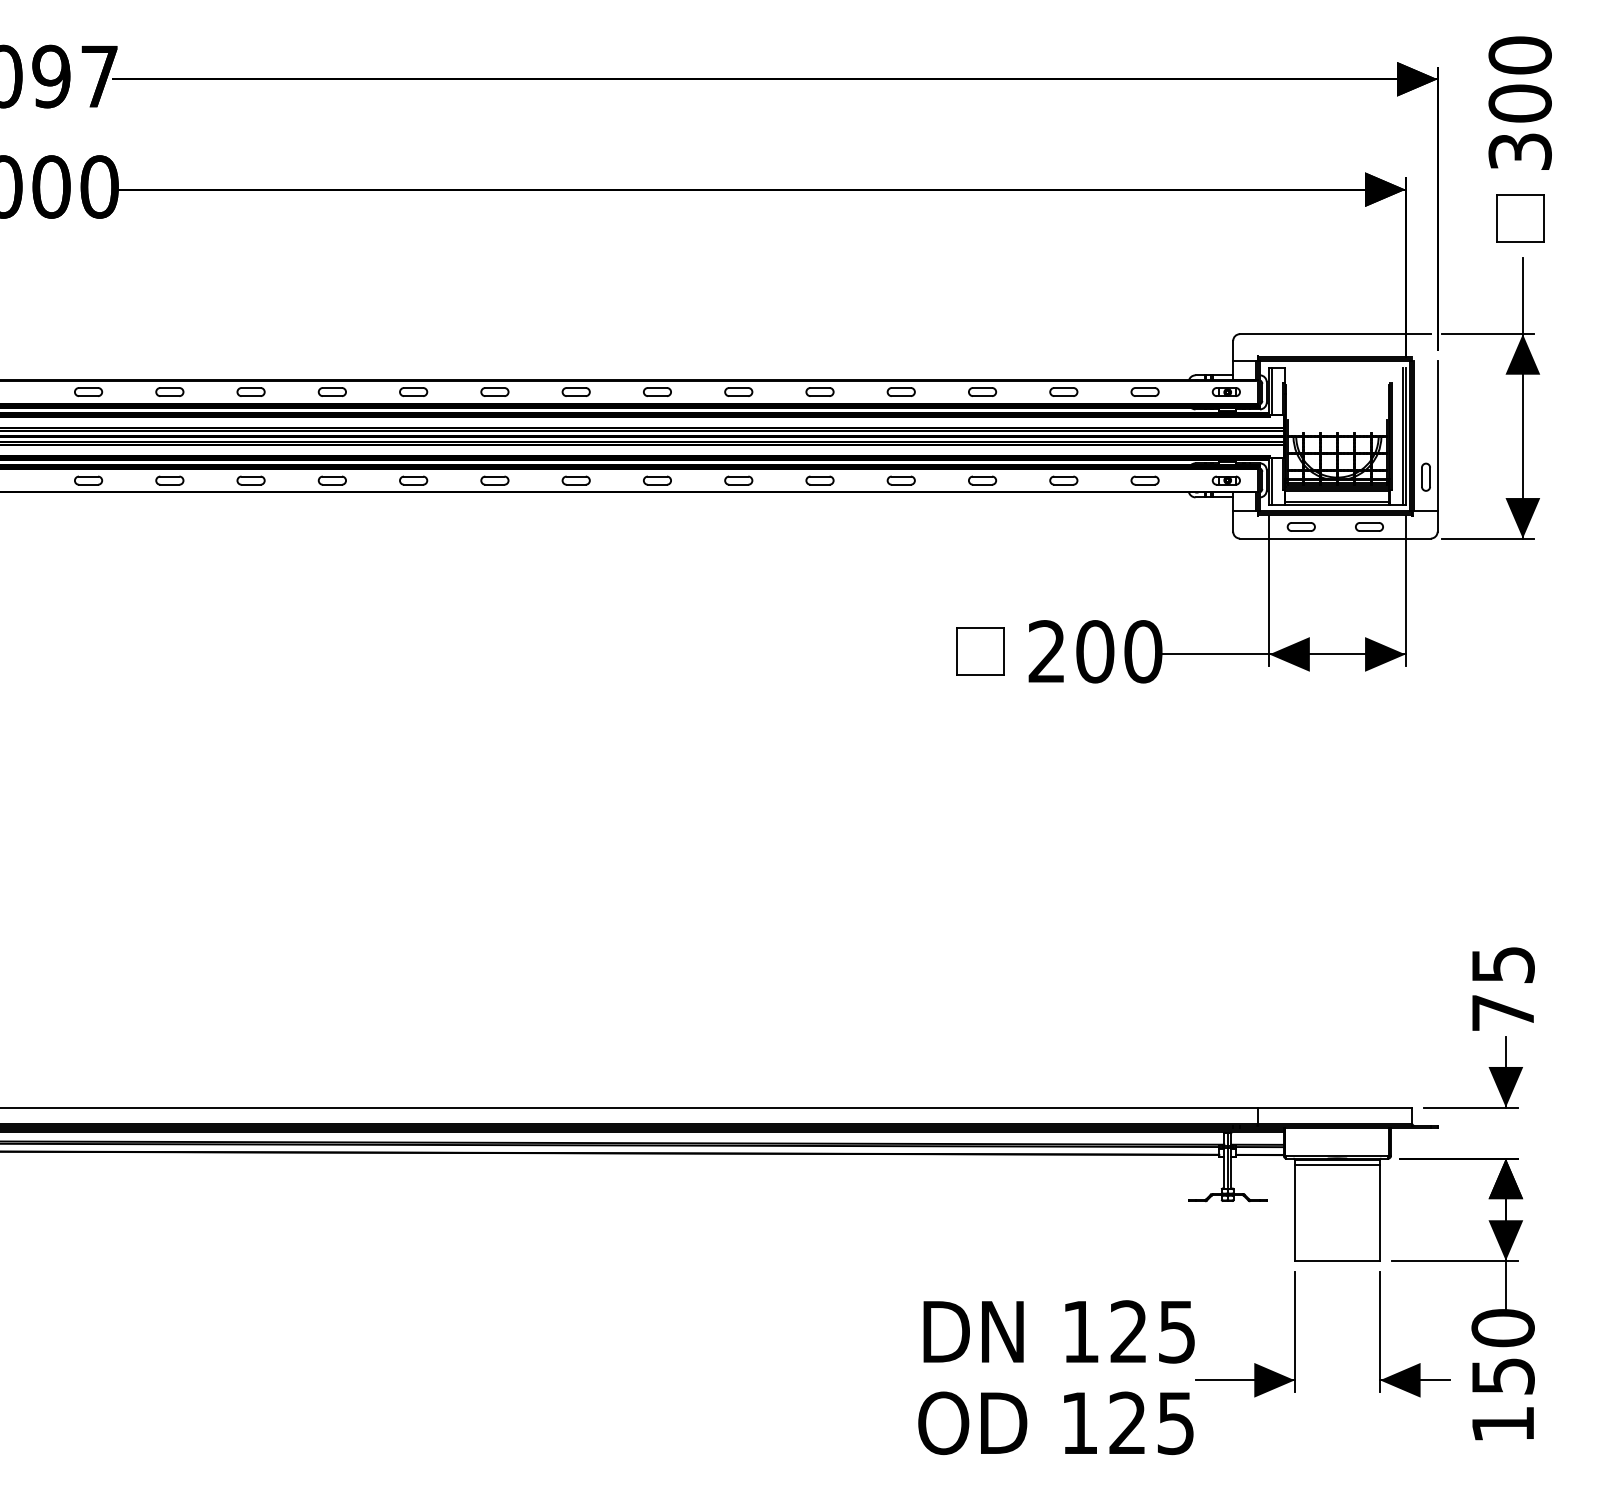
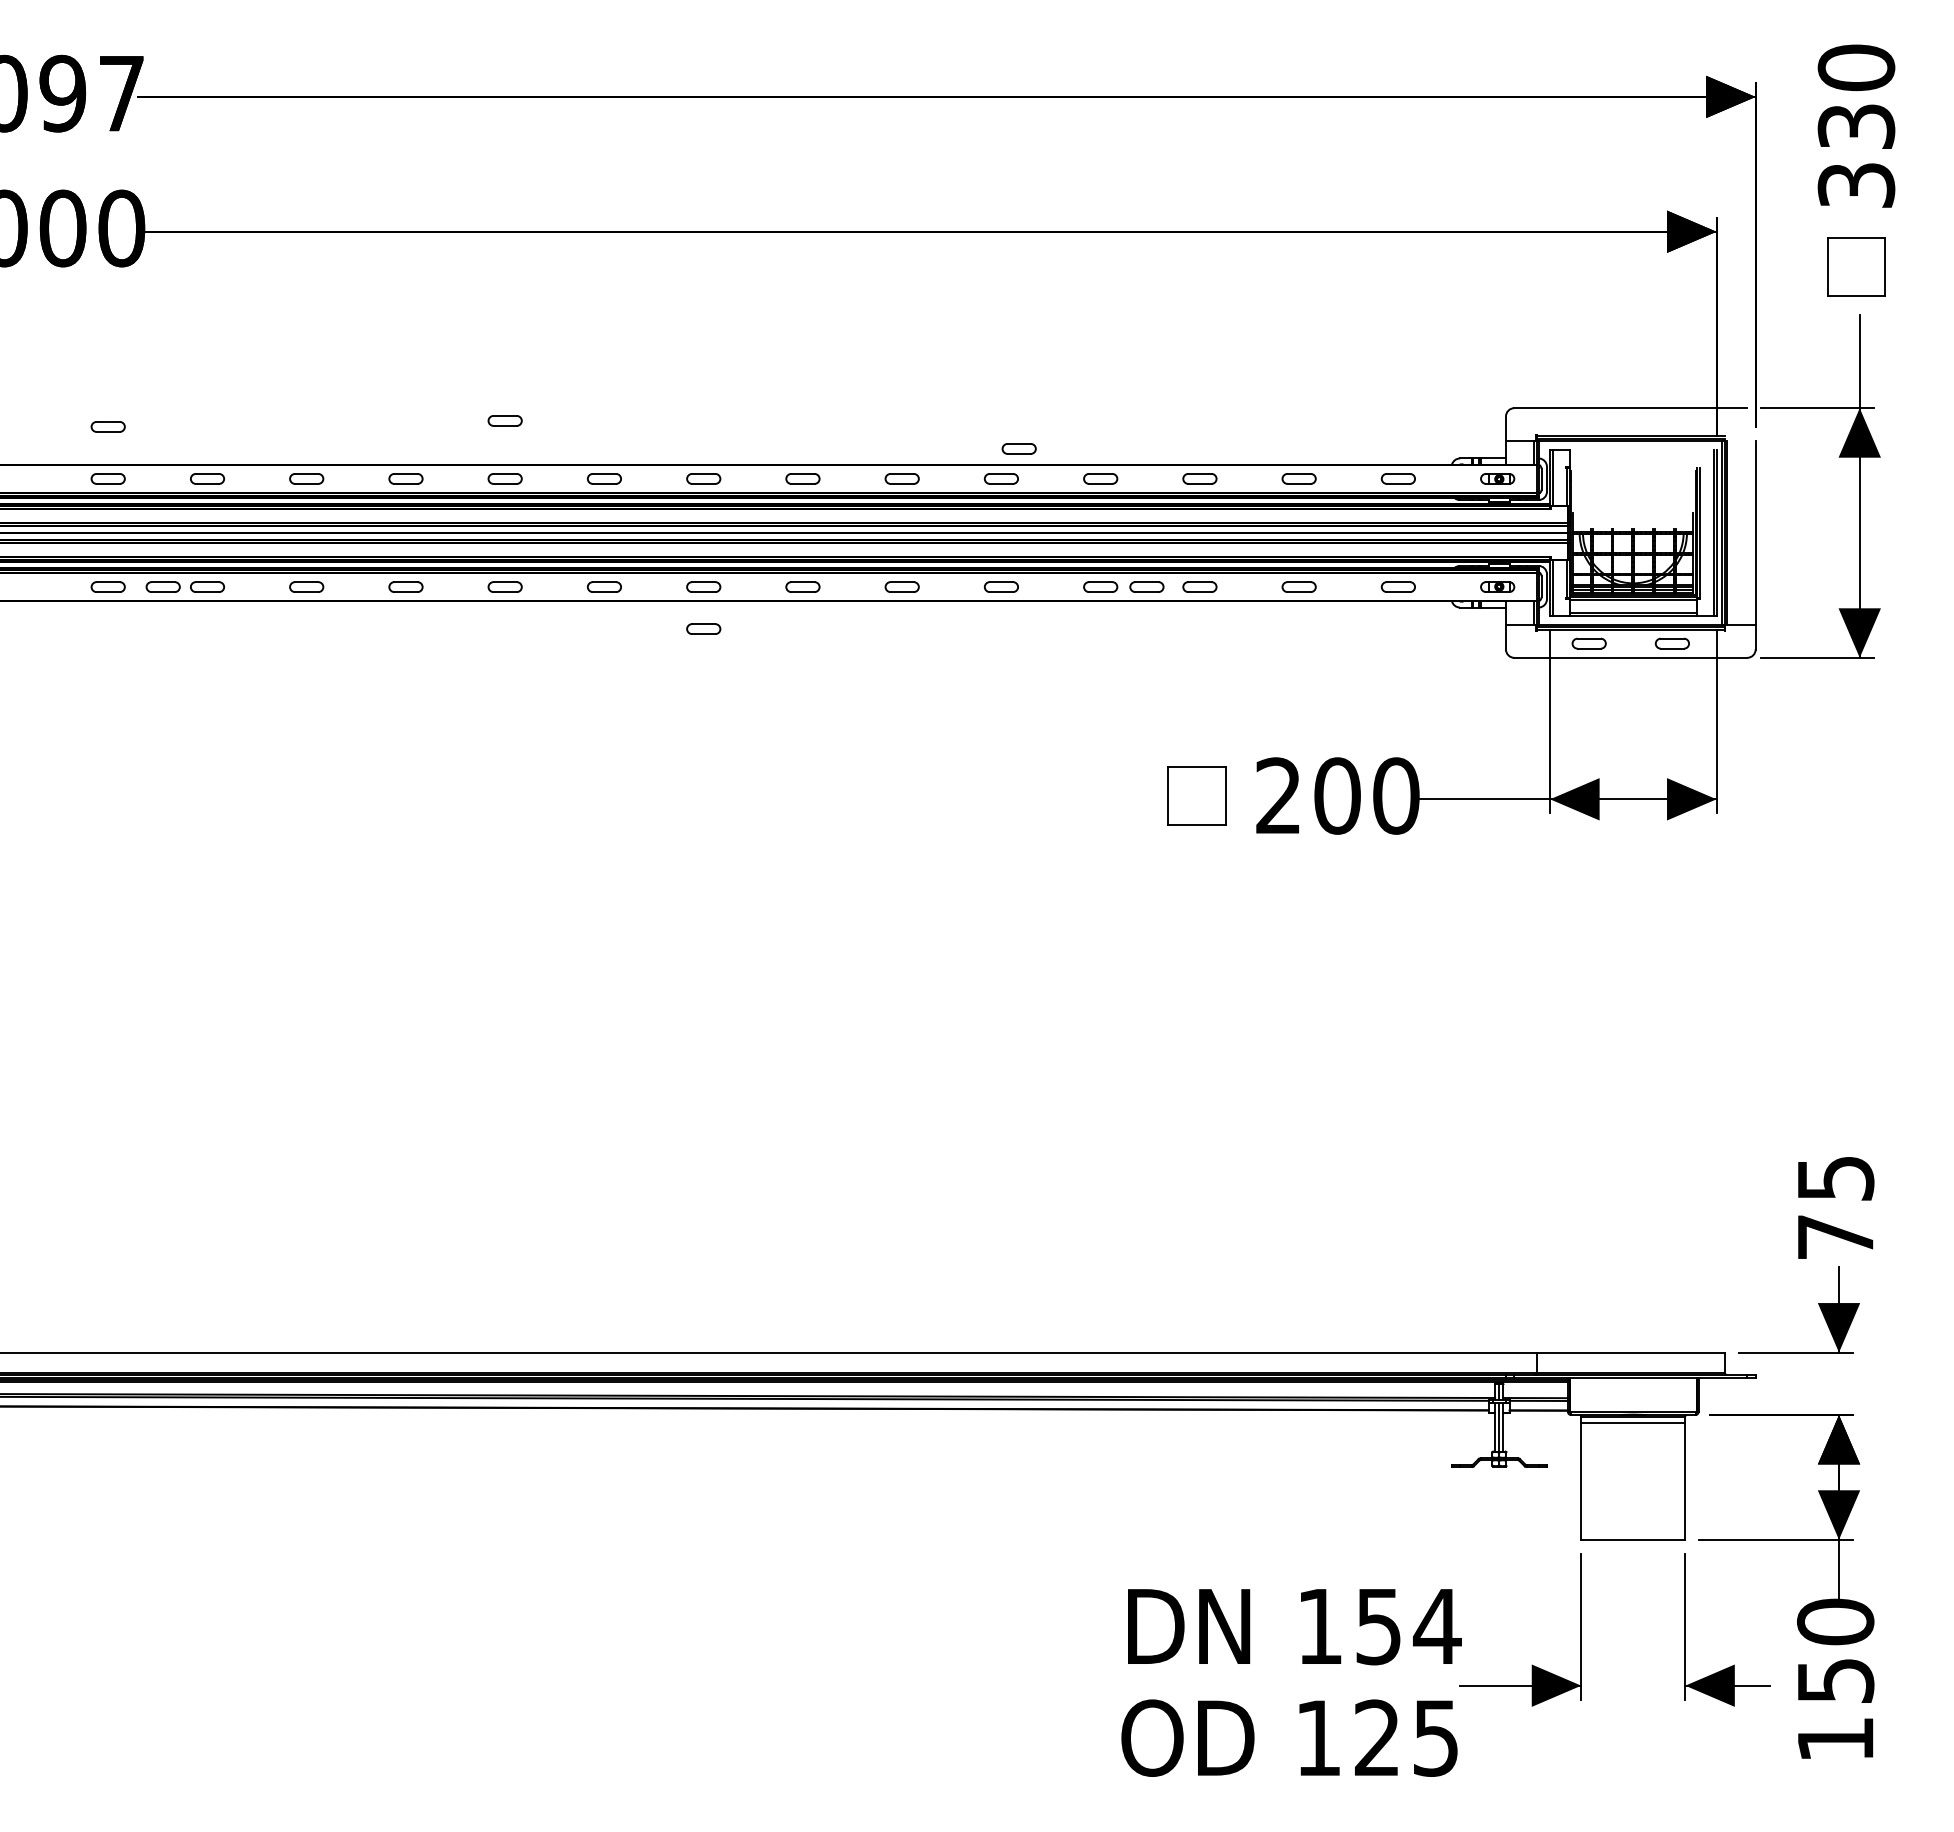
text: (1520, 103) -> (1856, 126), 300 -> 330
part: (413, 344) -> (504, 420), added
part: (87, 349) -> (107, 426), added
part: (833, 367) -> (1018, 448), added
part: (1426, 476) -> (1741, 582), removed
part: (133, 480) -> (162, 586), added
part: (938, 480) -> (1146, 586), added
part: (576, 514) -> (703, 628), added
text: (1153, 1331) -> (1408, 1626), 125 -> 154

